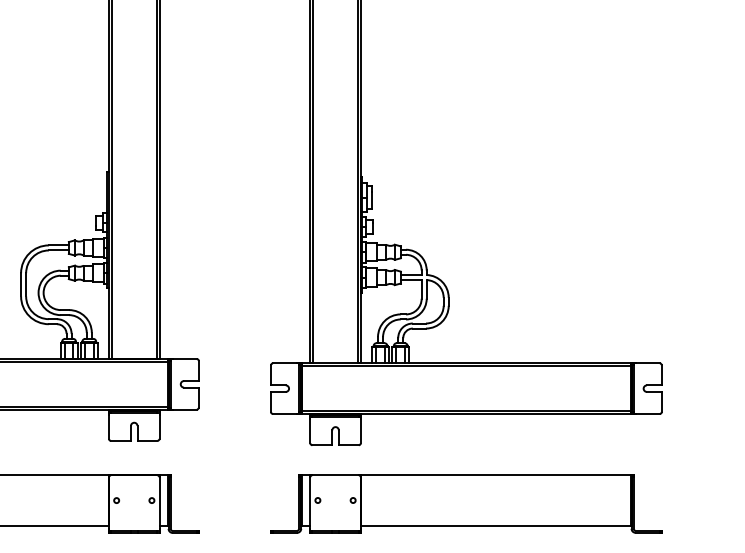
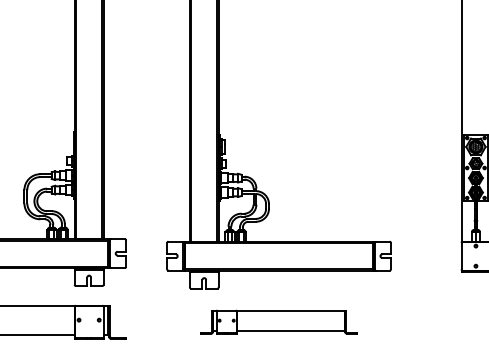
part: (465, 502) -> (278, 321), size x0.7

